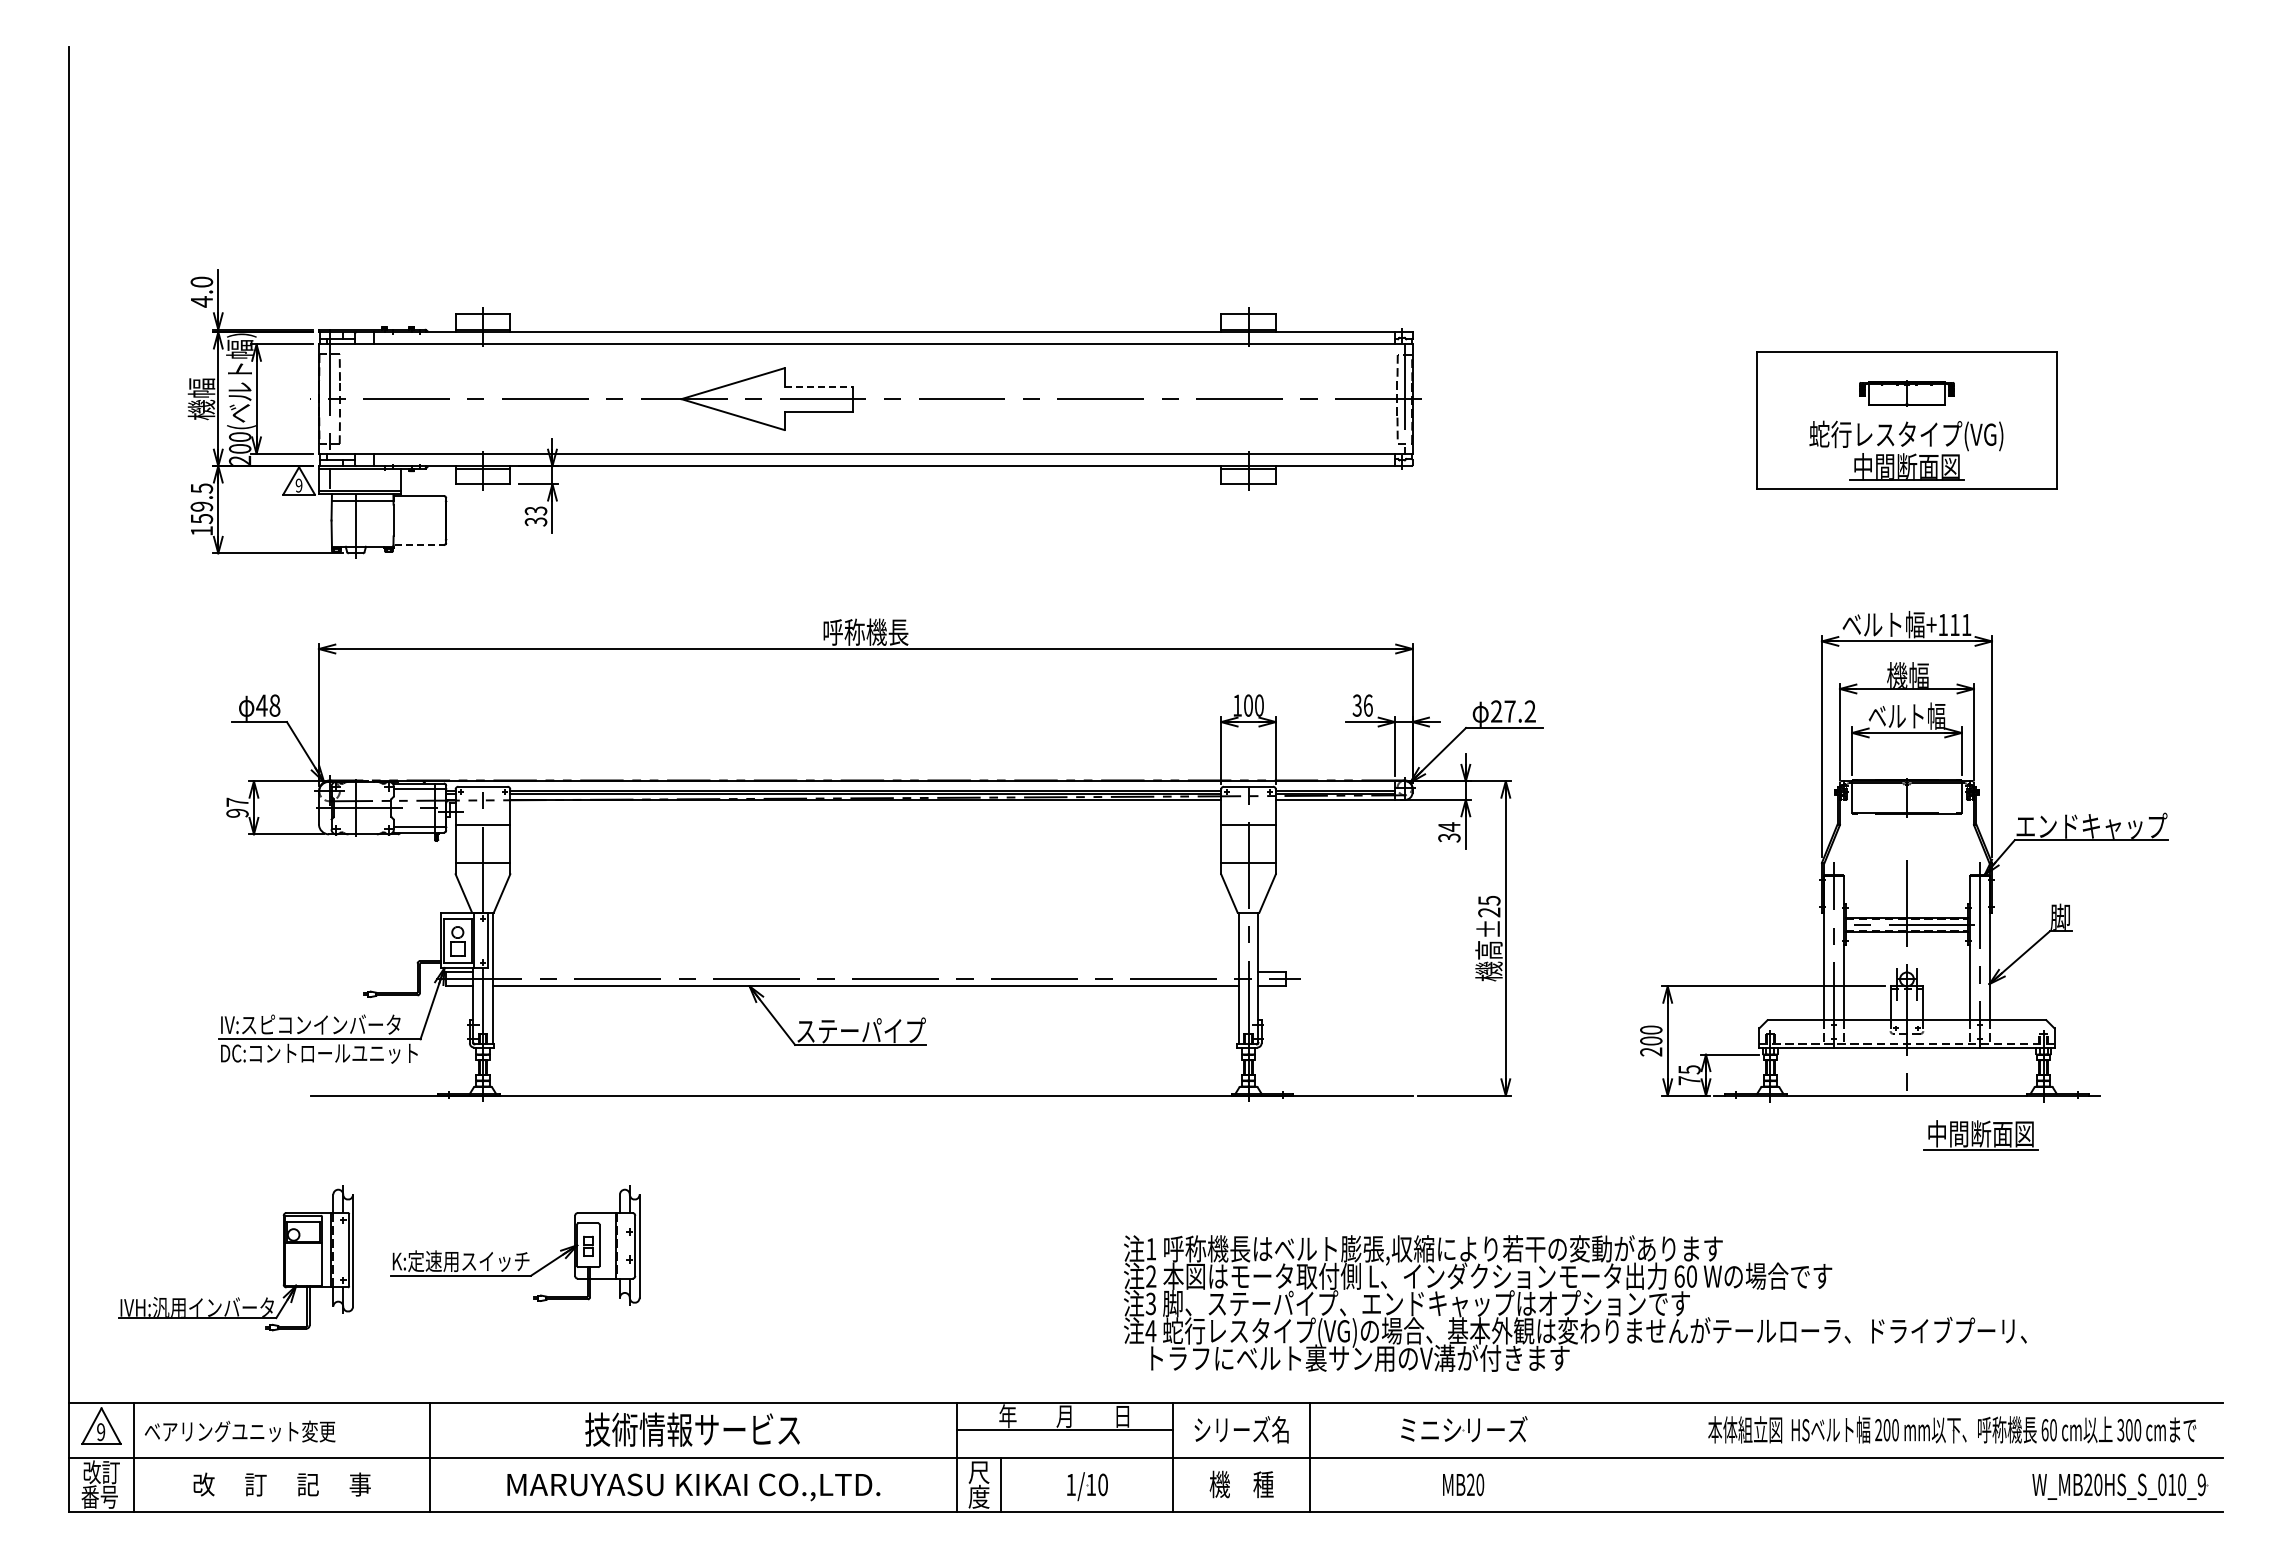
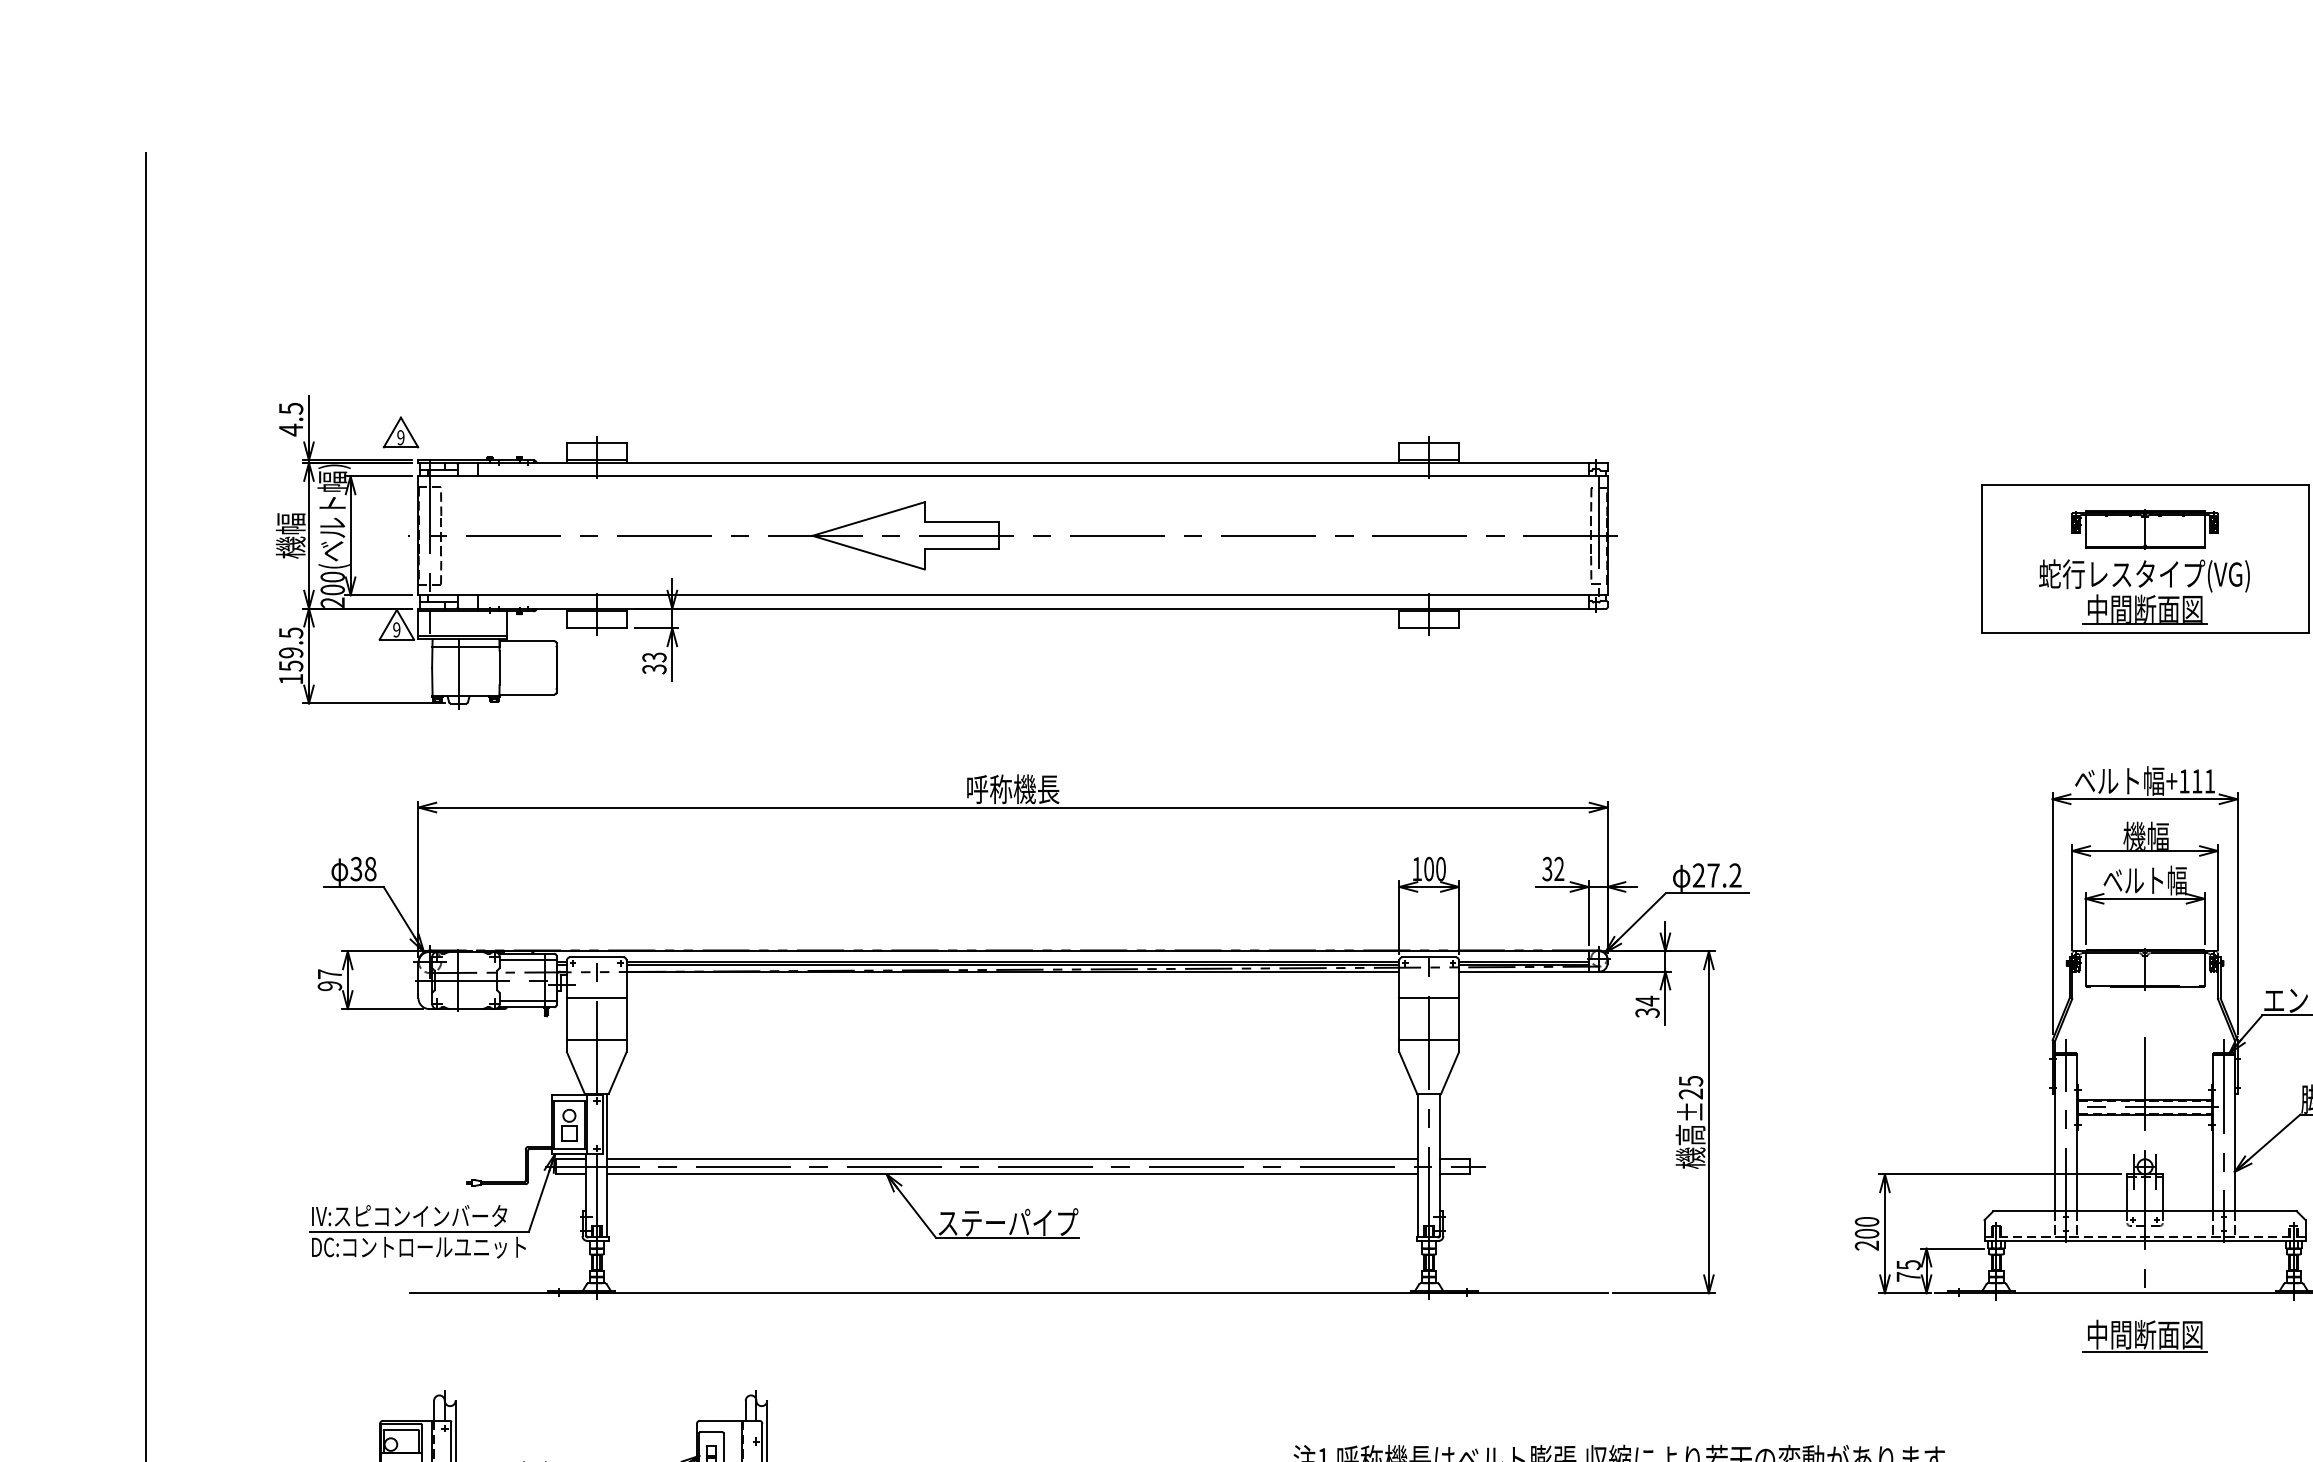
text: (201, 281) -> (290, 407), 4.0 -> 4.5
part: (302, 303) -> (400, 431), added
line: (819, 386) -> (962, 522), dashed -> solid
part: (1906, 393) -> (2144, 529), size x1.43
line: (419, 545) -> (527, 694), dashed -> solid
text: (261, 705) -> (355, 868), 48 -> 38
text: (1367, 705) -> (1558, 868), 36 -> 32
line: (865, 972) -> (1012, 1159), added
part: (1980, 1135) -> (2144, 1336), moved

